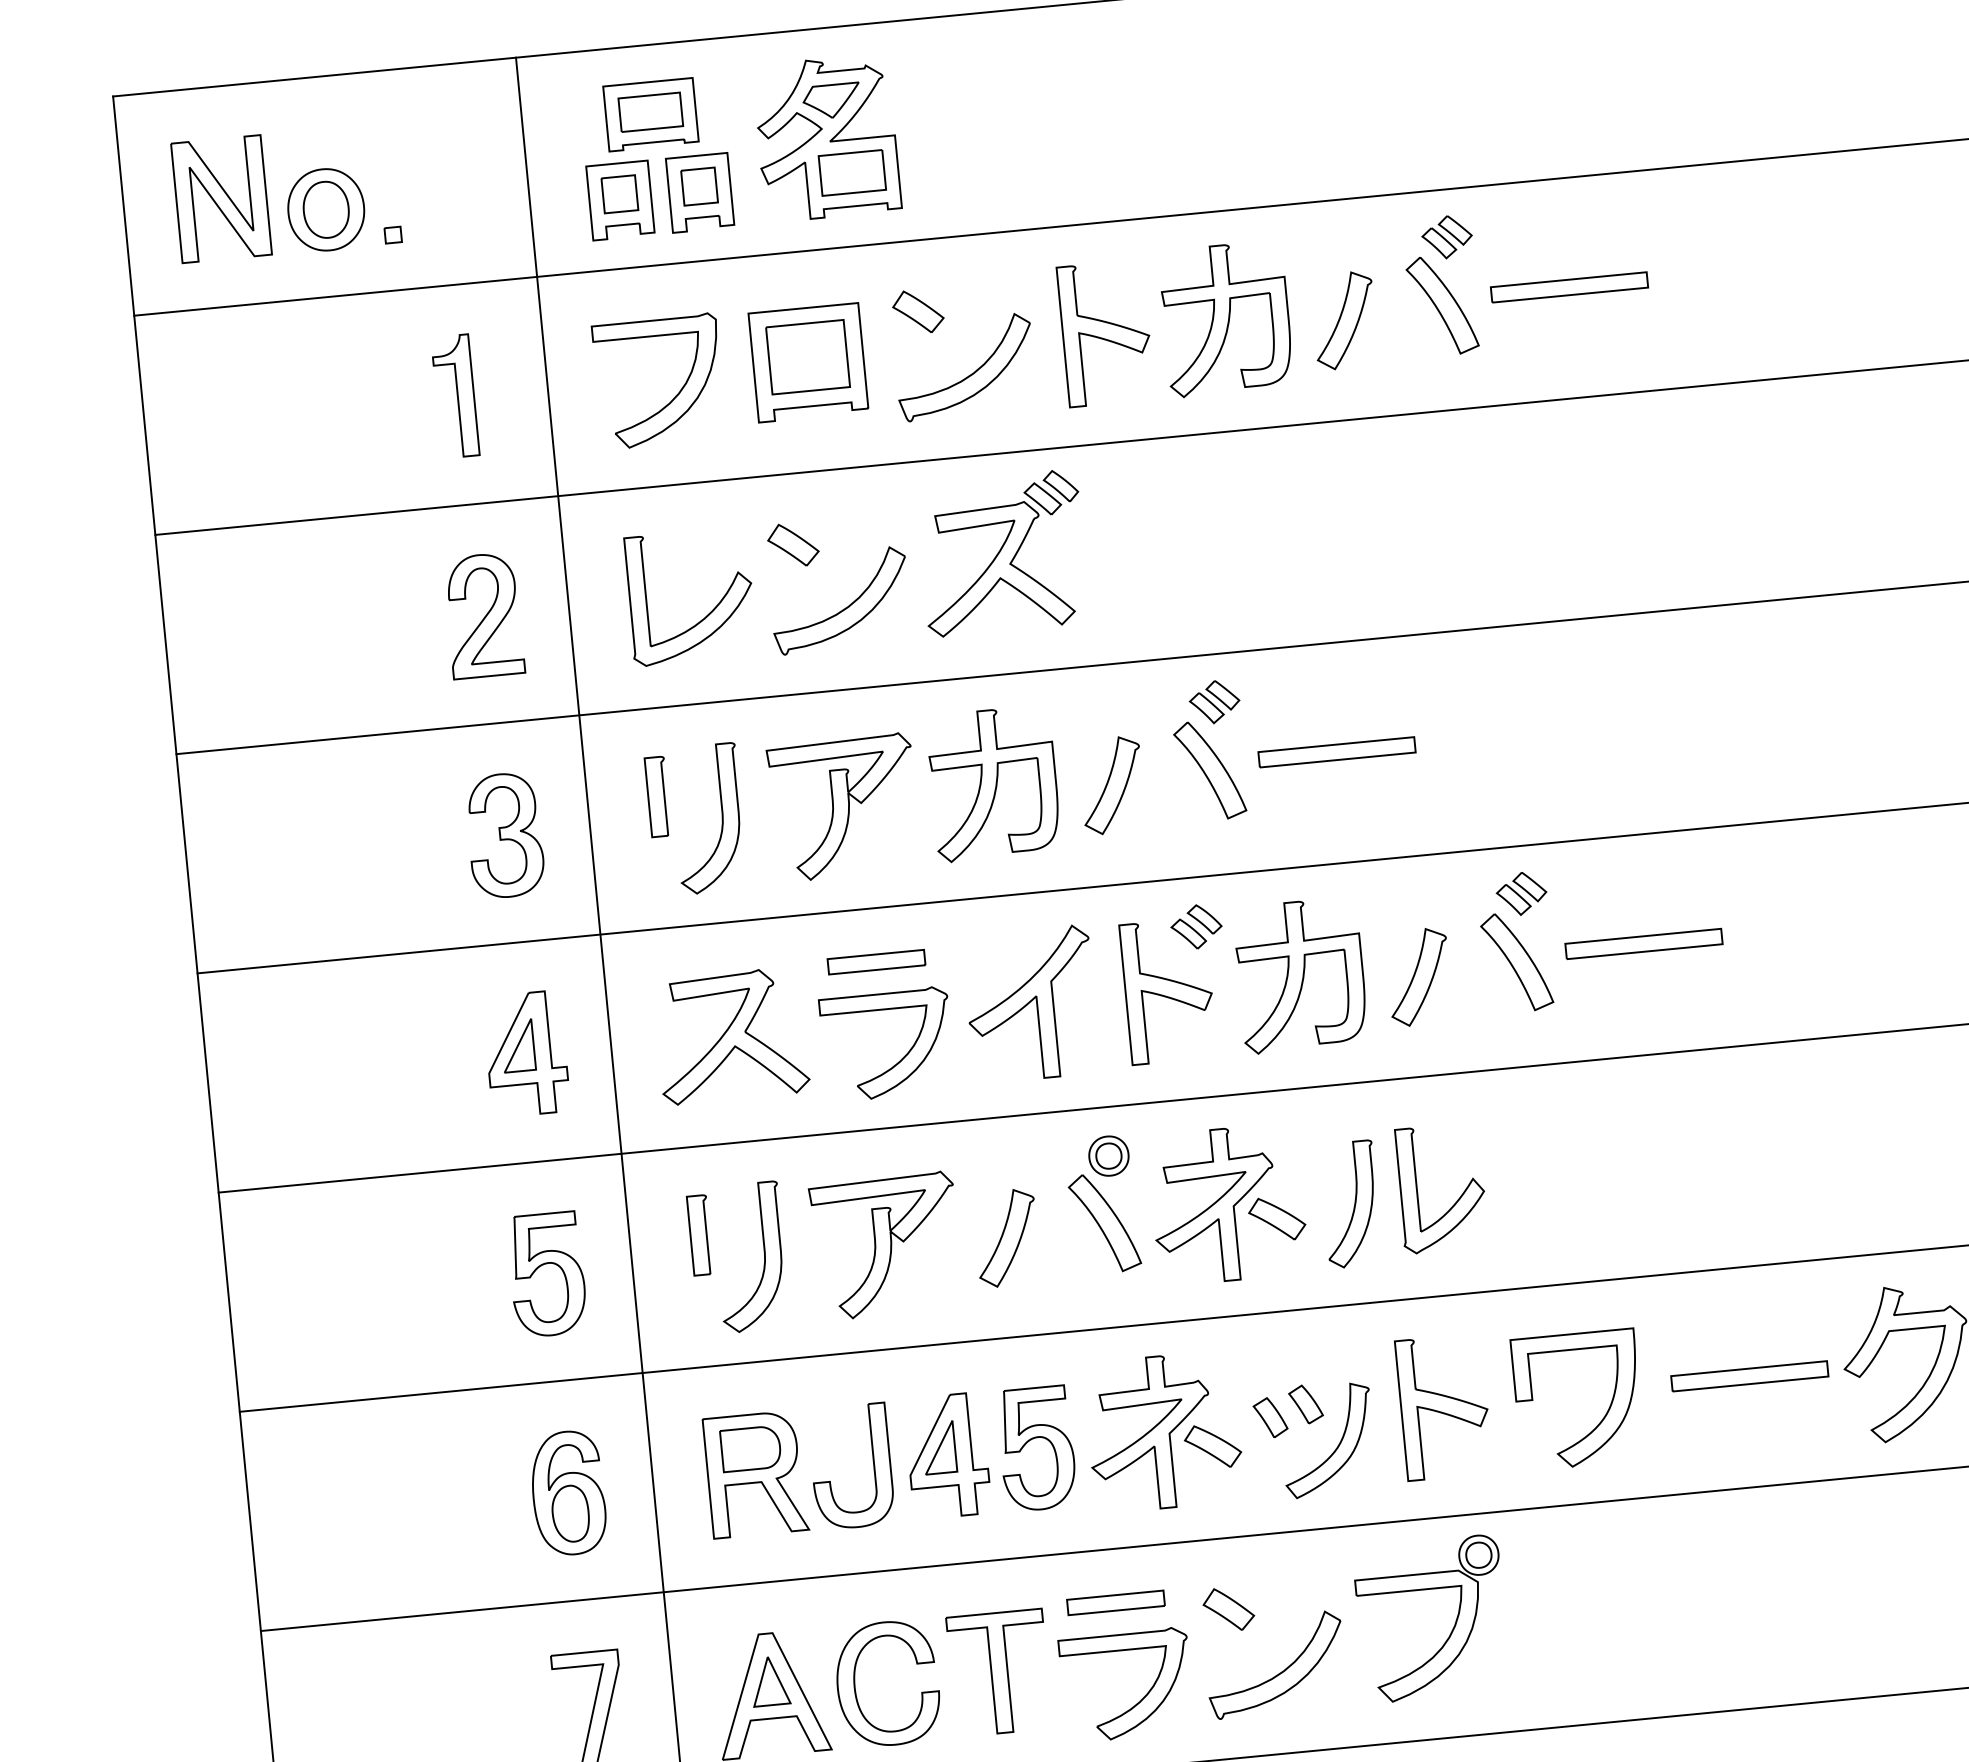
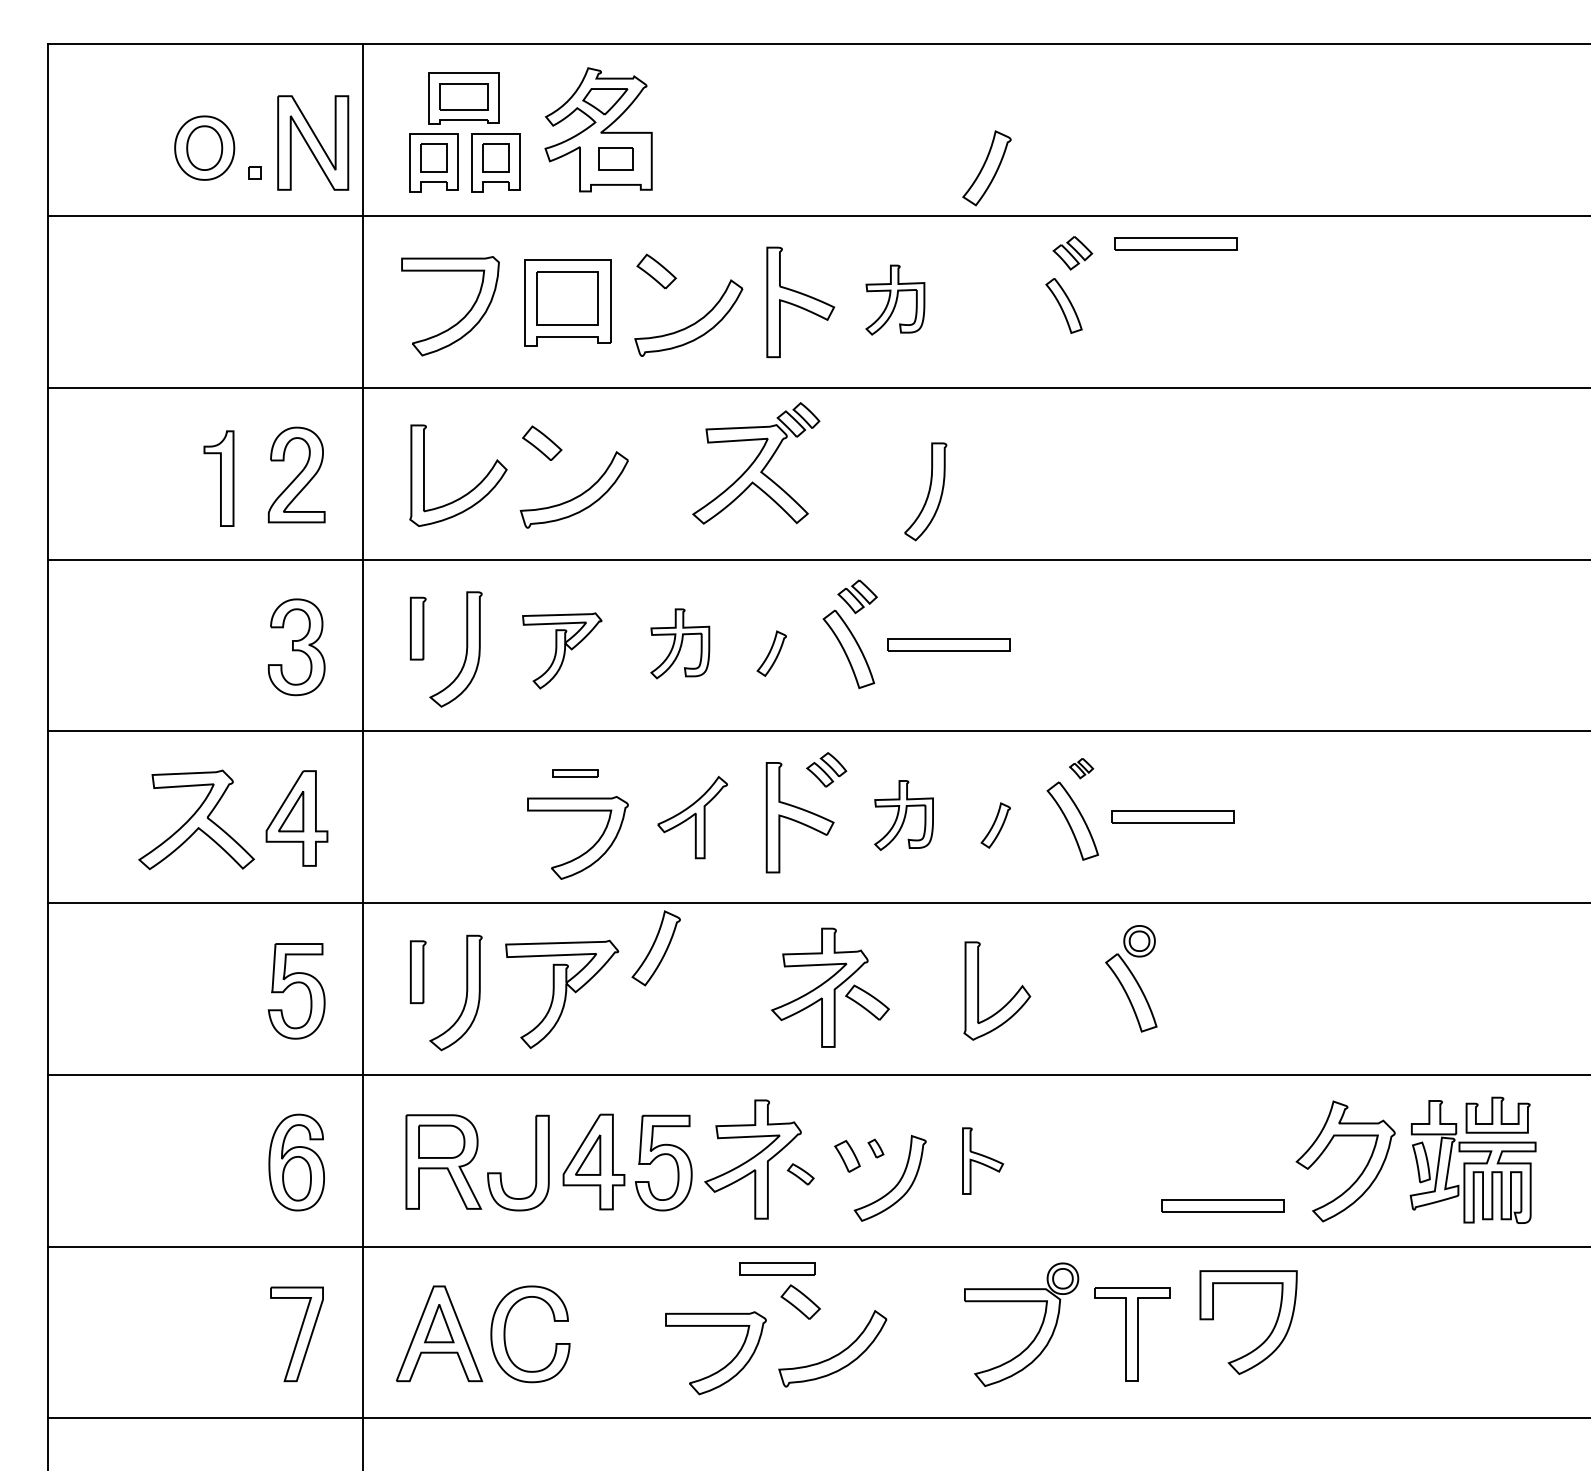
part: (851, 172) -> (615, 158), size x0.7
part: (221, 198) -> (313, 142), moved
part: (1568, 286) -> (1175, 243), moved
part: (1441, 305) -> (1063, 305), size x0.7
part: (1226, 318) -> (895, 299), size x0.6
part: (1344, 320) -> (986, 168), moved
part: (454, 396) -> (218, 478), moved
part: (1003, 553) -> (756, 463), moved
part: (994, 783) -> (680, 643), size x0.6
part: (1111, 785) -> (771, 653), size x0.6
part: (844, 807) -> (562, 650), size x0.7
part: (1521, 893) -> (1081, 768), size x0.6
part: (876, 961) -> (575, 772), size x0.6
part: (1300, 975) -> (903, 815), size x0.6
part: (1418, 977) -> (995, 825), size x0.6
part: (1031, 1004) -> (692, 817), size x0.7
part: (731, 1035) -> (196, 819), moved
part: (1103, 1204) -> (1131, 978), moved
part: (1350, 1204) -> (925, 491), moved
part: (1005, 1238) -> (655, 948), moved
part: (1749, 1375) -> (1222, 1205), moved
part: (1305, 1404) -> (875, 1148), size x0.6
part: (1443, 1406) -> (982, 1160), size x0.6
part: (1603, 1415) -> (1267, 1336), moved
part: (1212, 1446) -> (800, 1174), size x0.6
part: (1115, 1602) -> (777, 1268), moved
part: (1450, 1631) -> (1035, 1335), moved
part: (1000, 1673) -> (1132, 1334), moved

